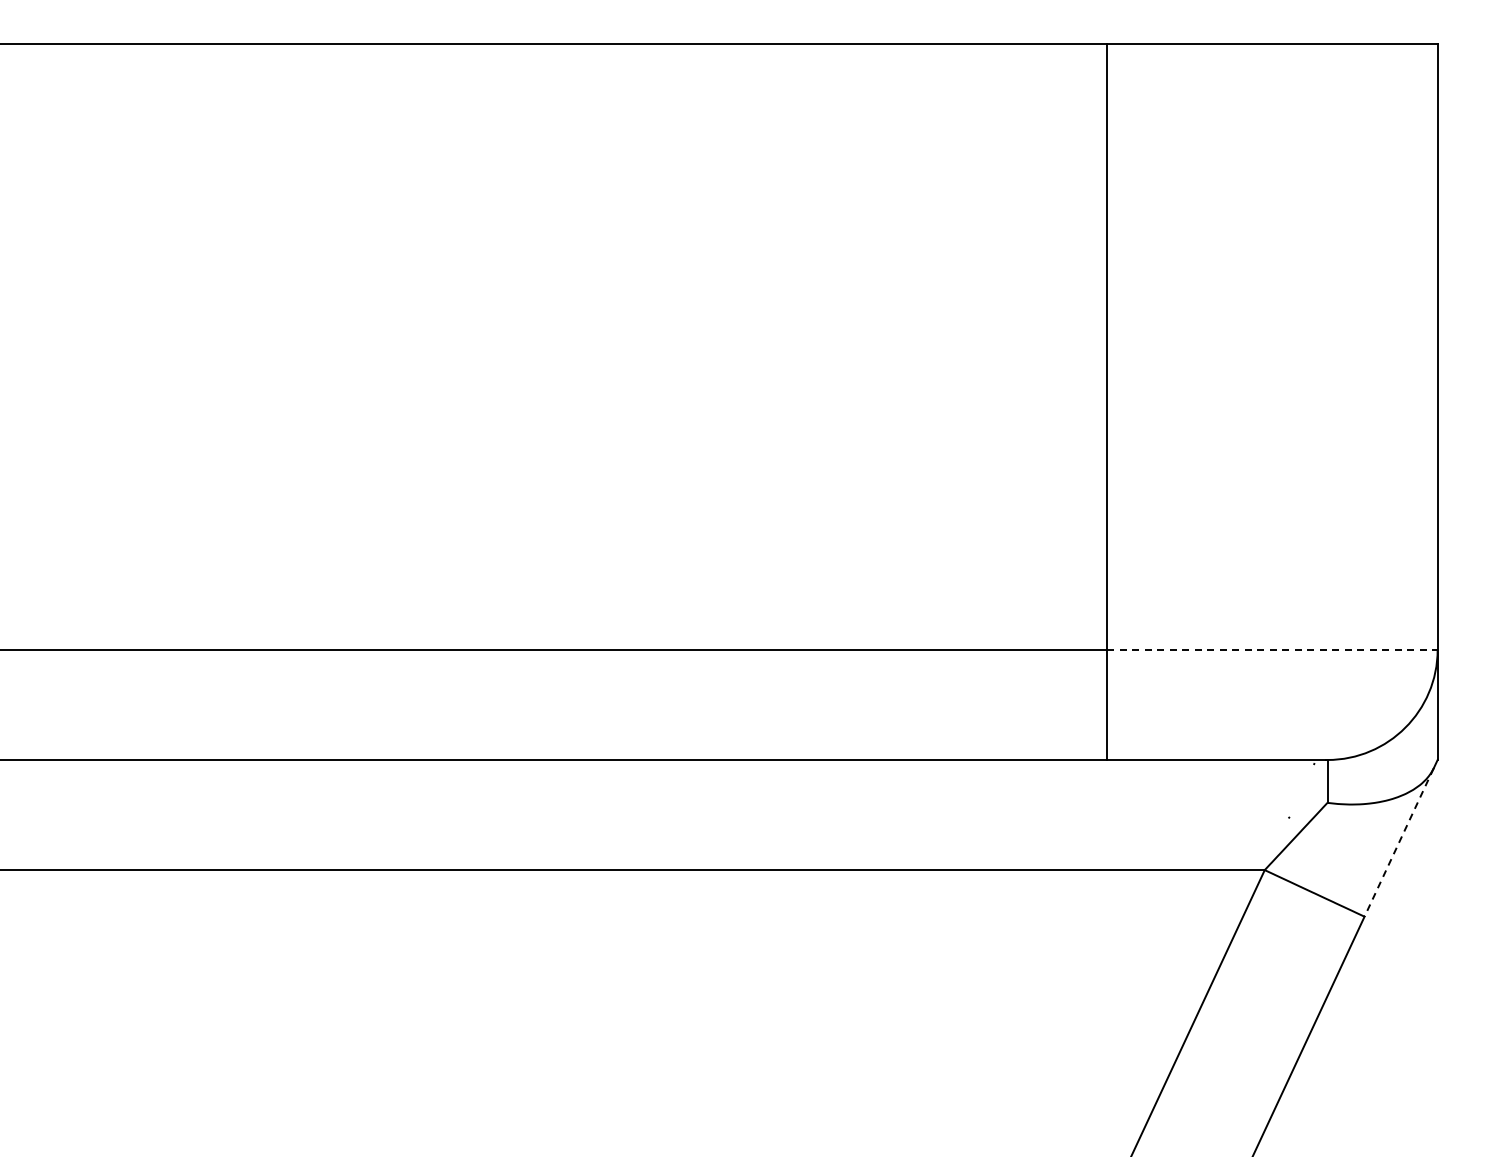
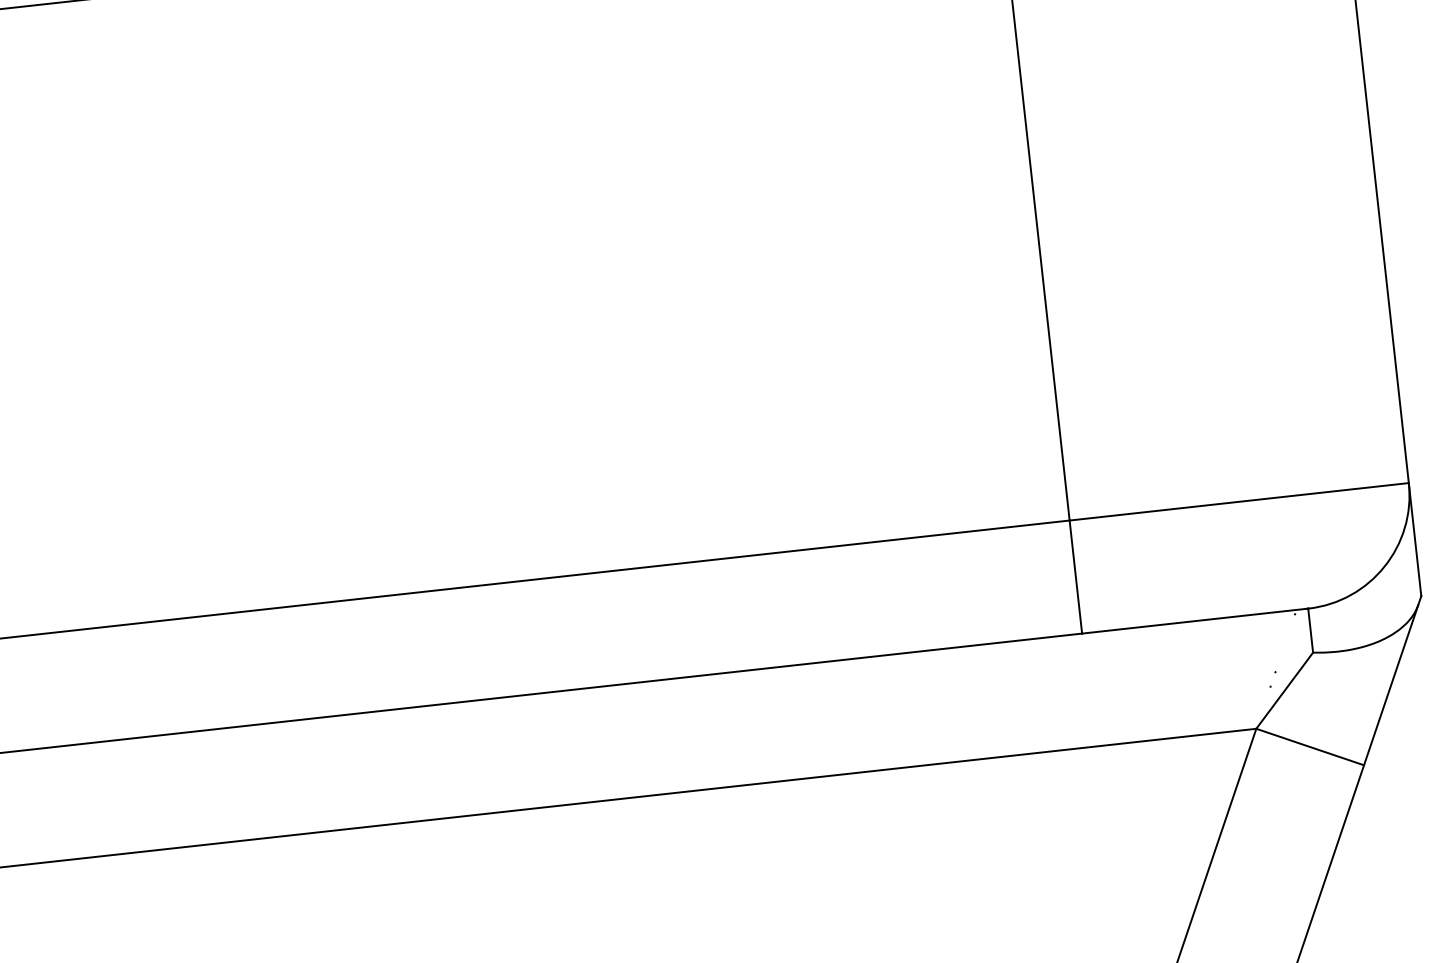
line: (1272, 649) -> (1239, 501), dashed -> solid
line: (1399, 842) -> (1391, 685), dashed -> solid

